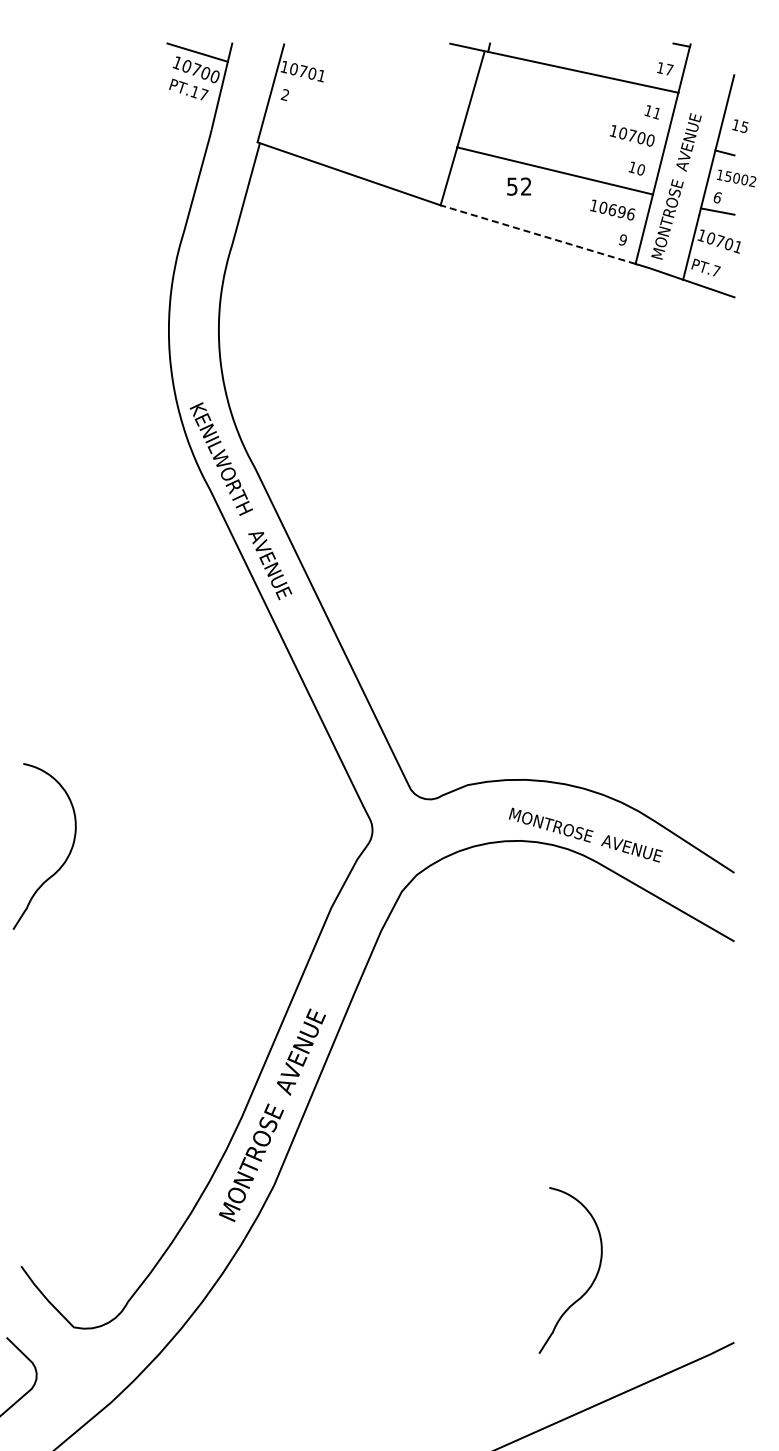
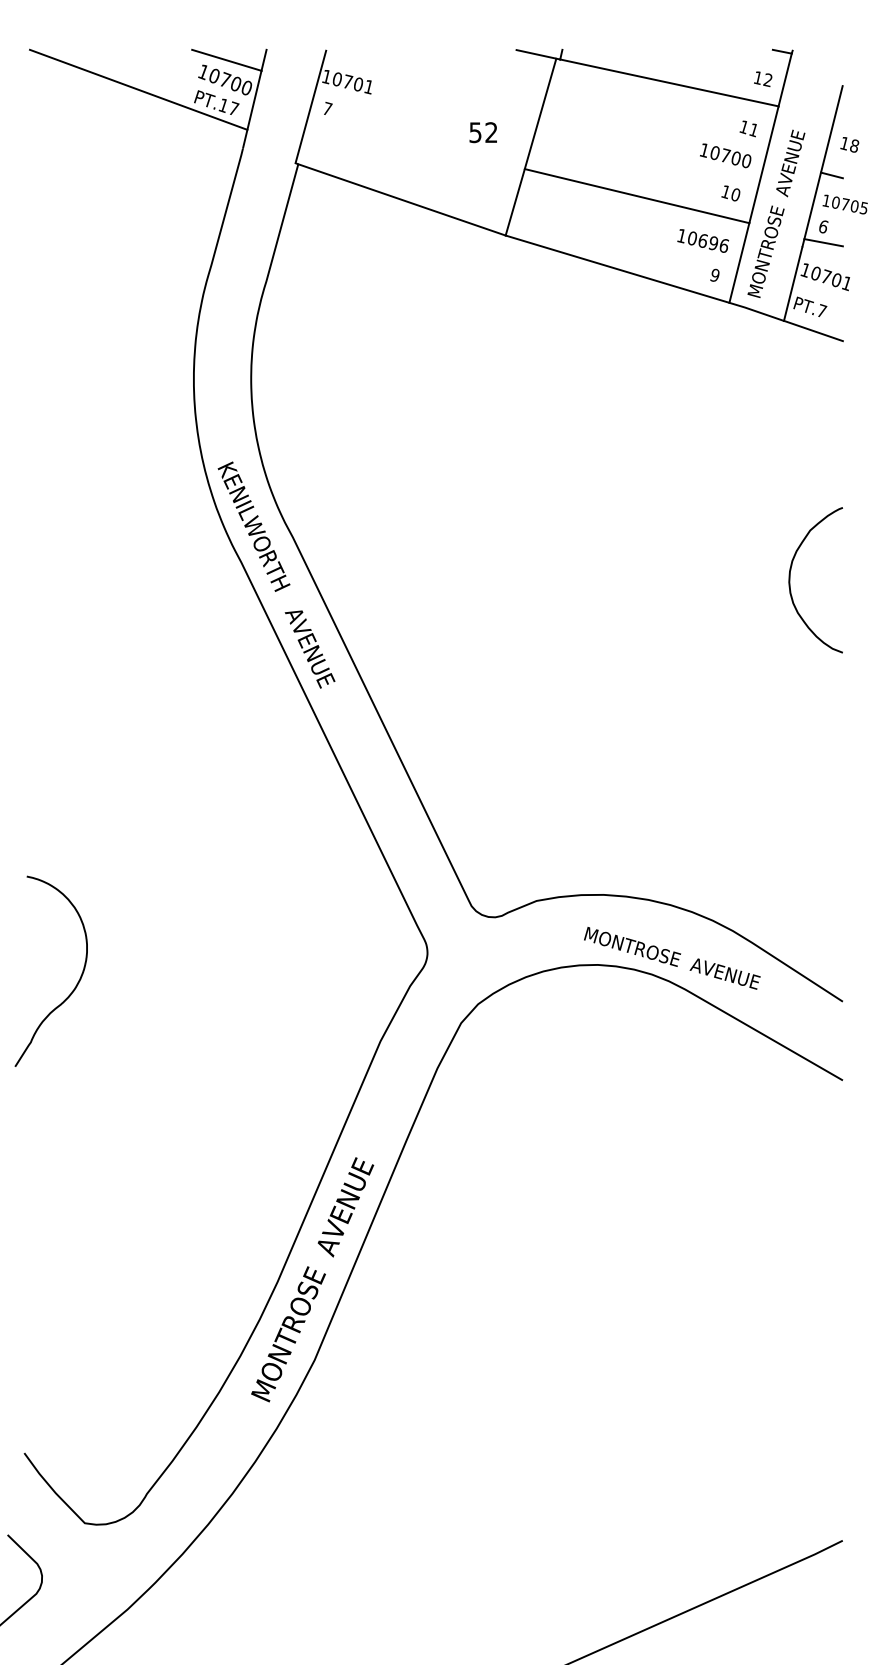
text: (669, 69) -> (768, 79), 17 -> 12
line: (120, 78) -> (138, 90), added
text: (284, 94) -> (326, 108), 2 -> 7
text: (744, 127) -> (854, 146), 15 -> 18
text: (740, 179) -> (849, 205), 15002 -> 10705
text: (519, 186) -> (483, 132), moved
line: (538, 234) -> (617, 269), dashed -> solid
curve: (689, 500) -> (791, 574), added
curve: (592, 1281) -> (679, 1470), removed

